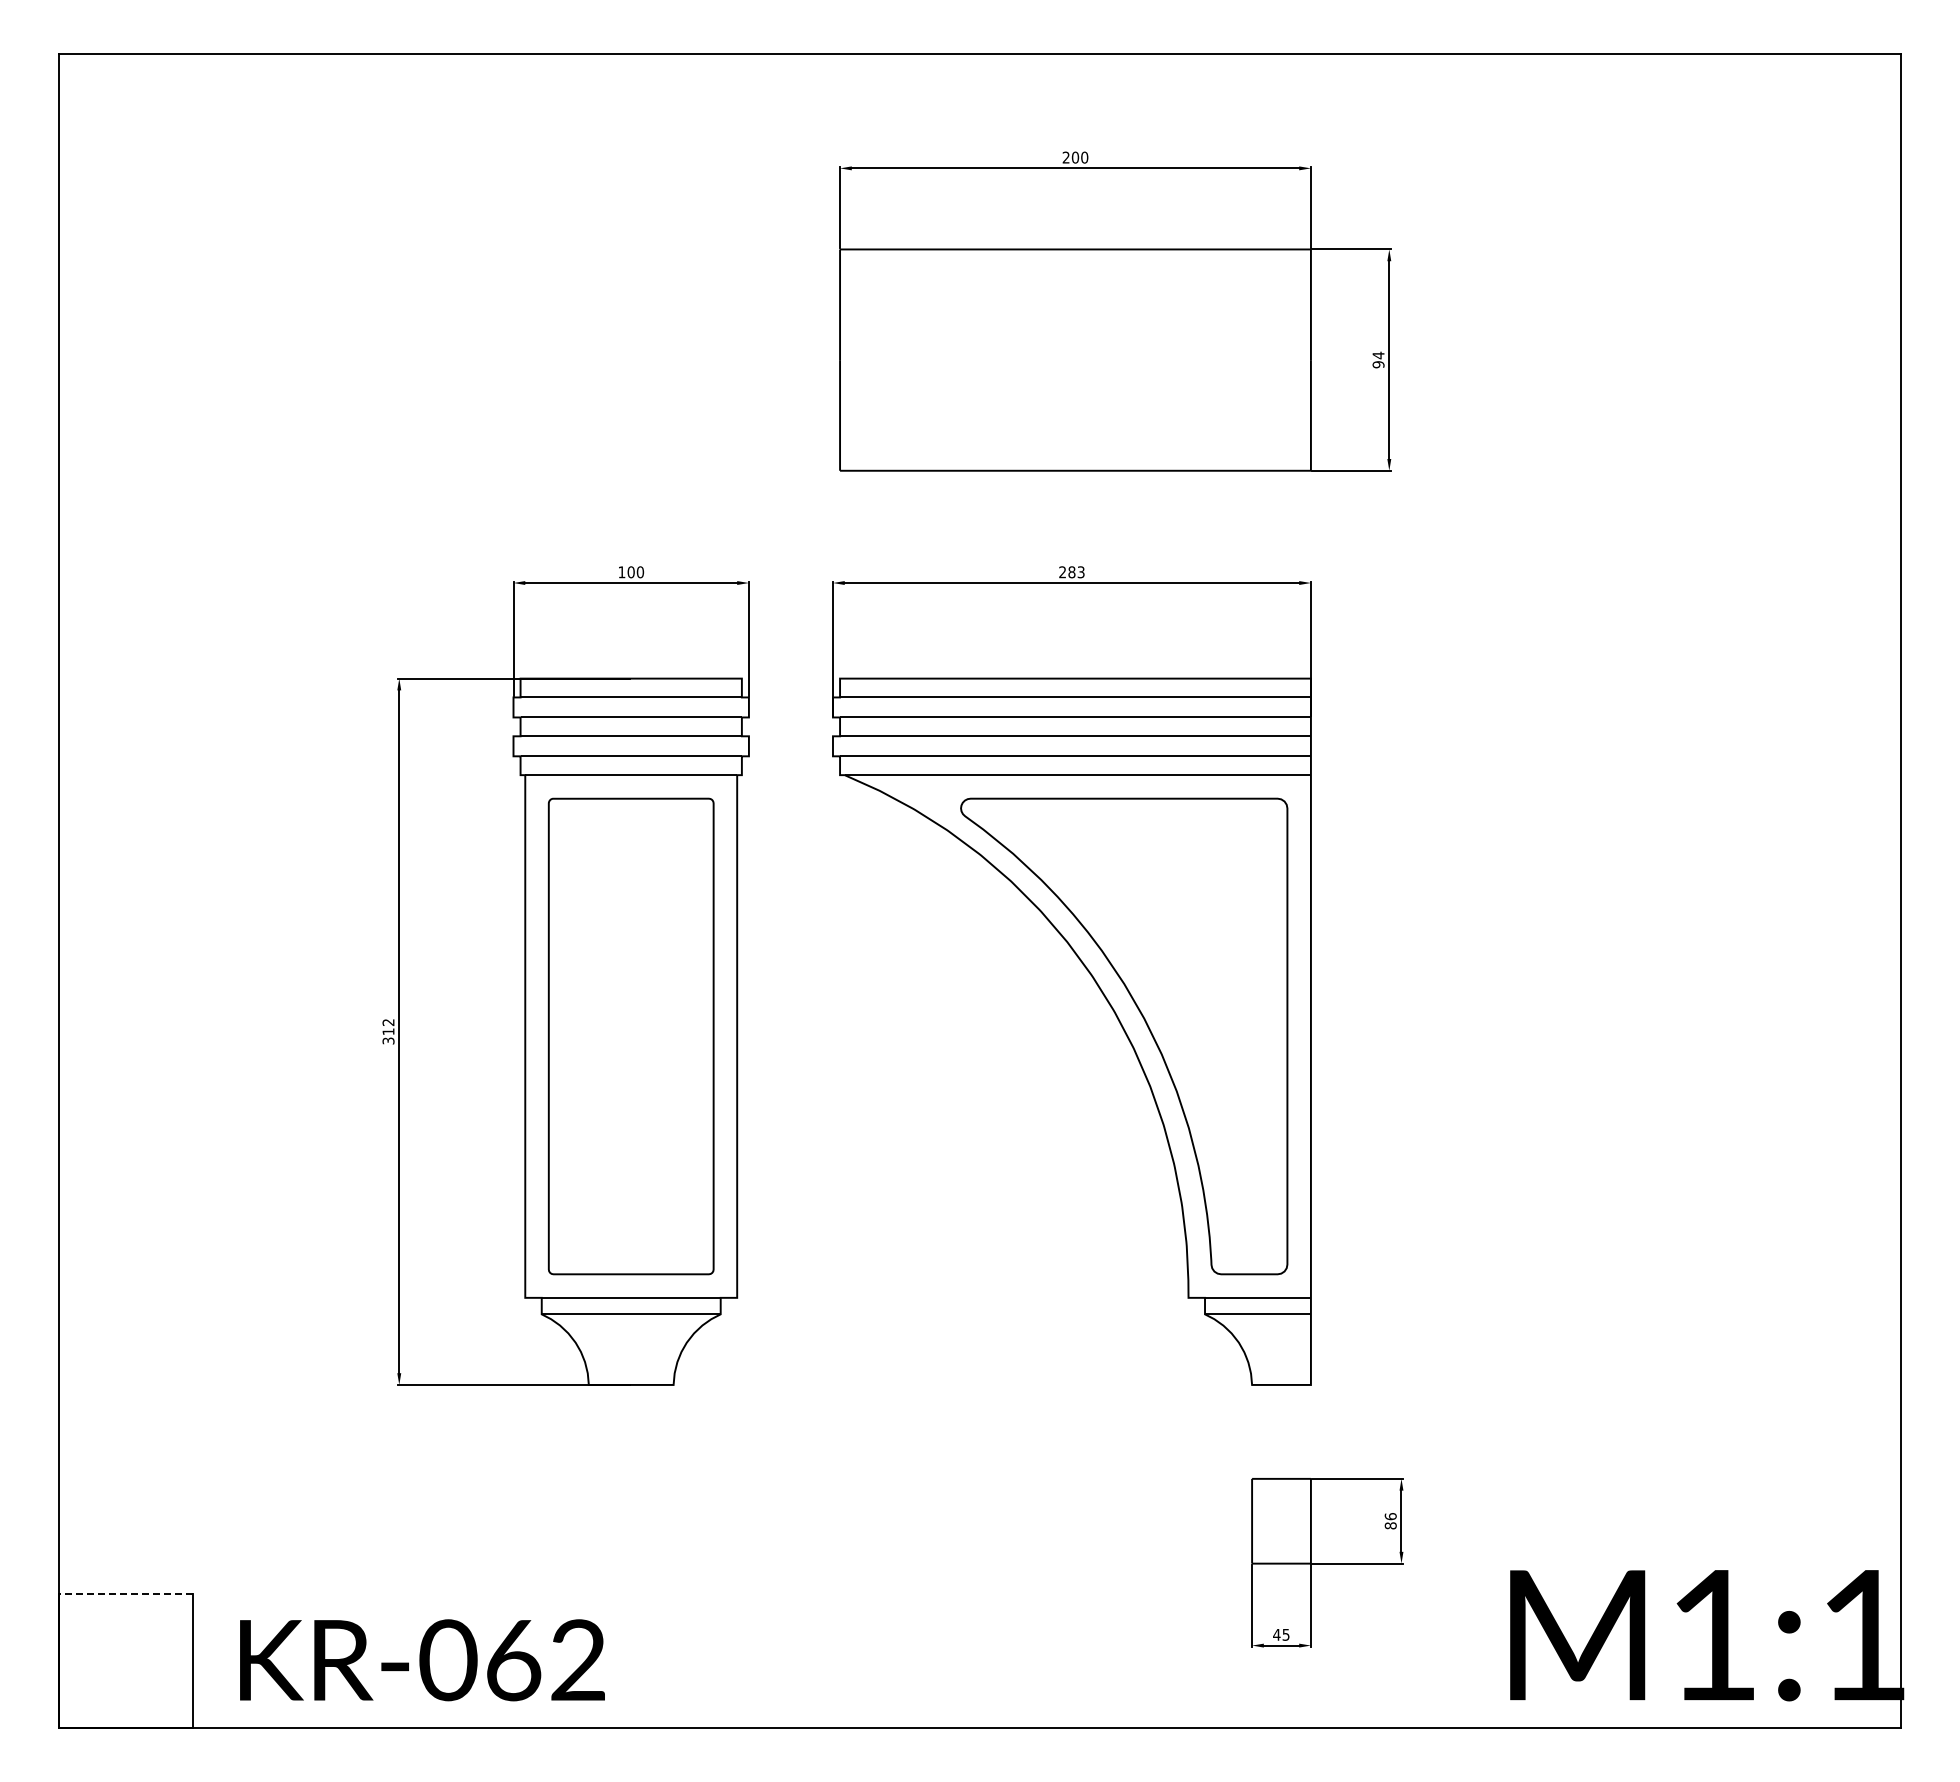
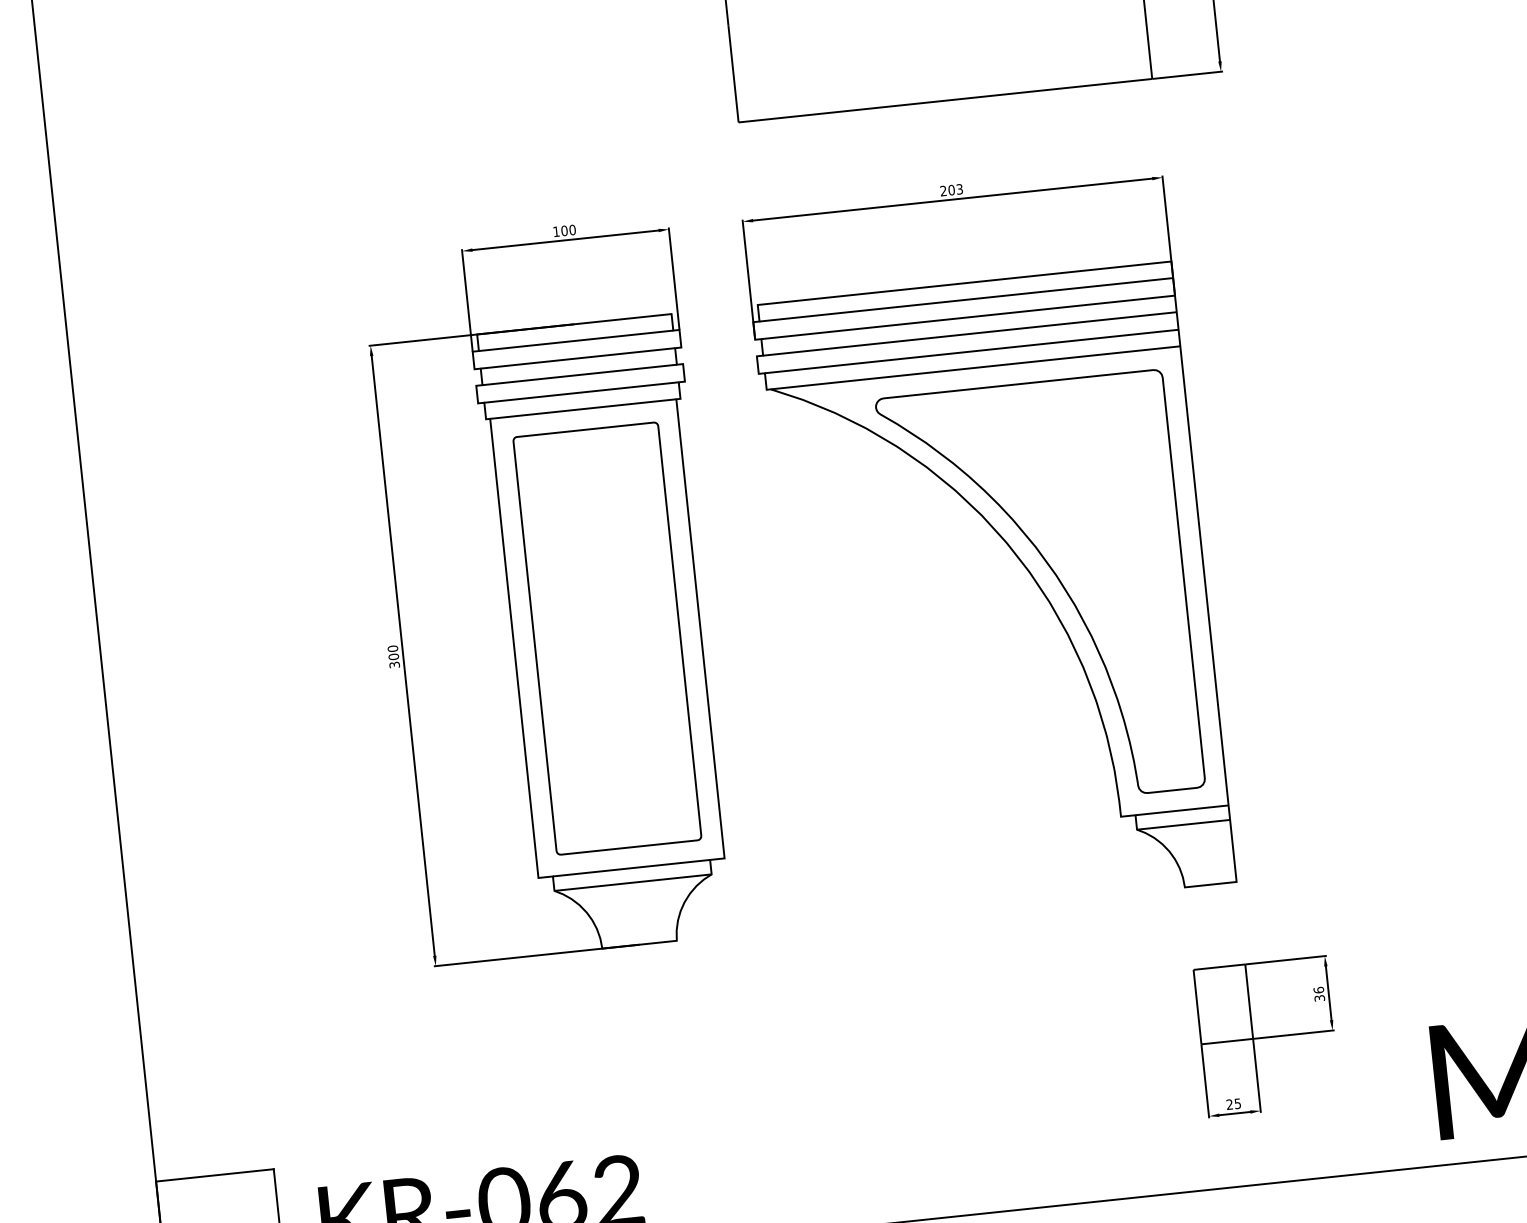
text: (1071, 571) -> (951, 189), 283 -> 203
text: (388, 1027) -> (393, 653), 312 -> 300
text: (1390, 1525) -> (1319, 998), 86 -> 36
line: (125, 1594) -> (214, 1175), dashed -> solid
text: (1276, 1634) -> (1229, 1104), 45 -> 25

